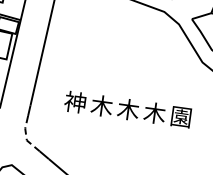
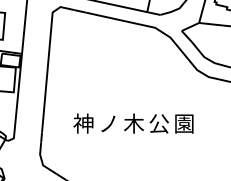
text: (101, 105) -> (108, 123), 木 -> ノ
text: (155, 113) -> (159, 123), 木 -> 公
line: (26, 136) -> (42, 161), dashed -> solid

